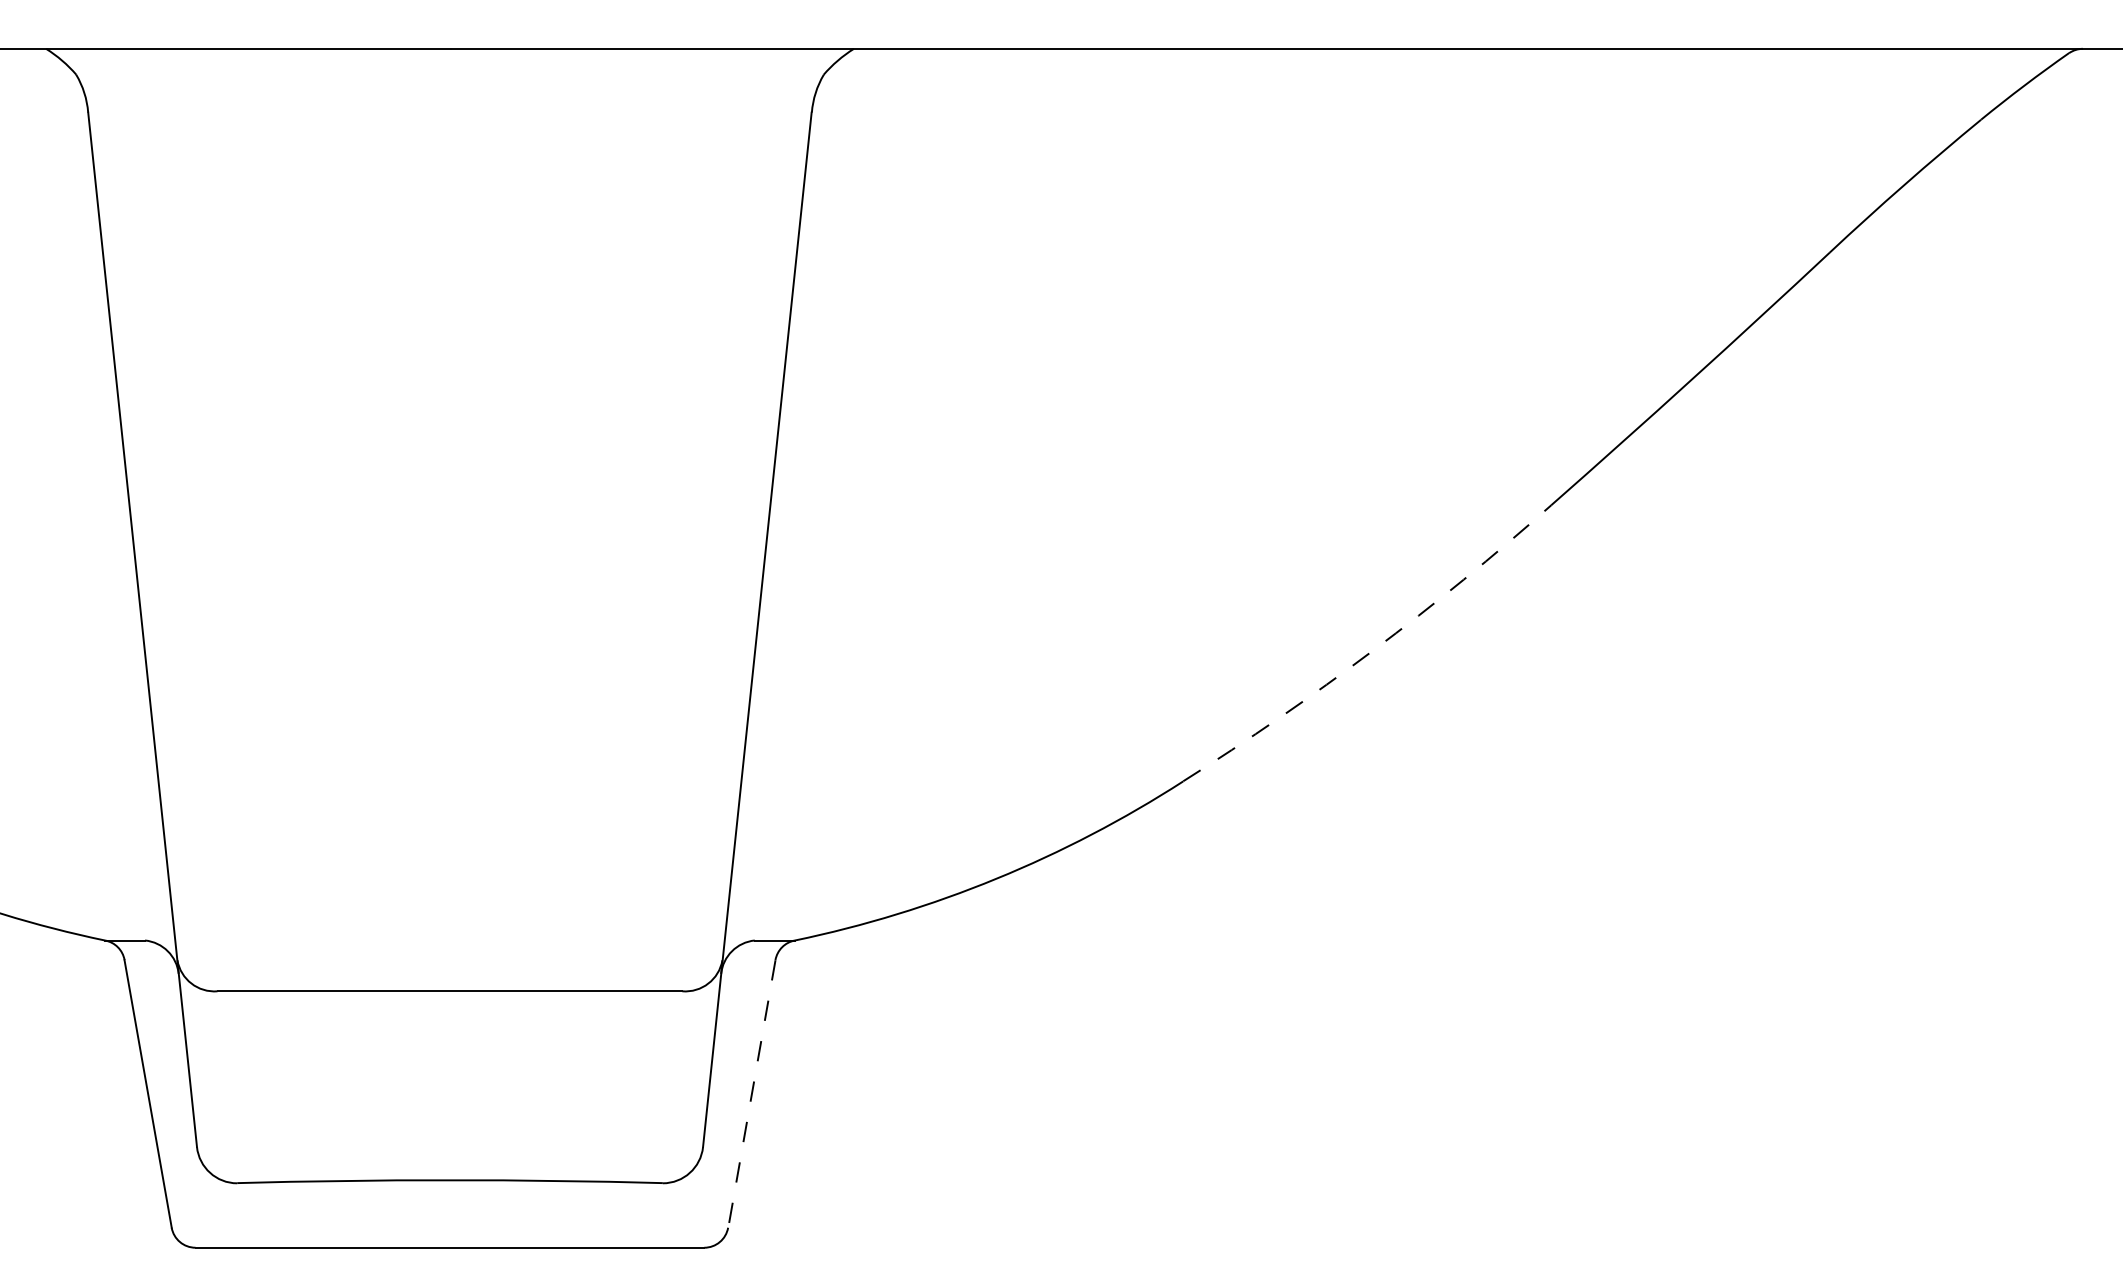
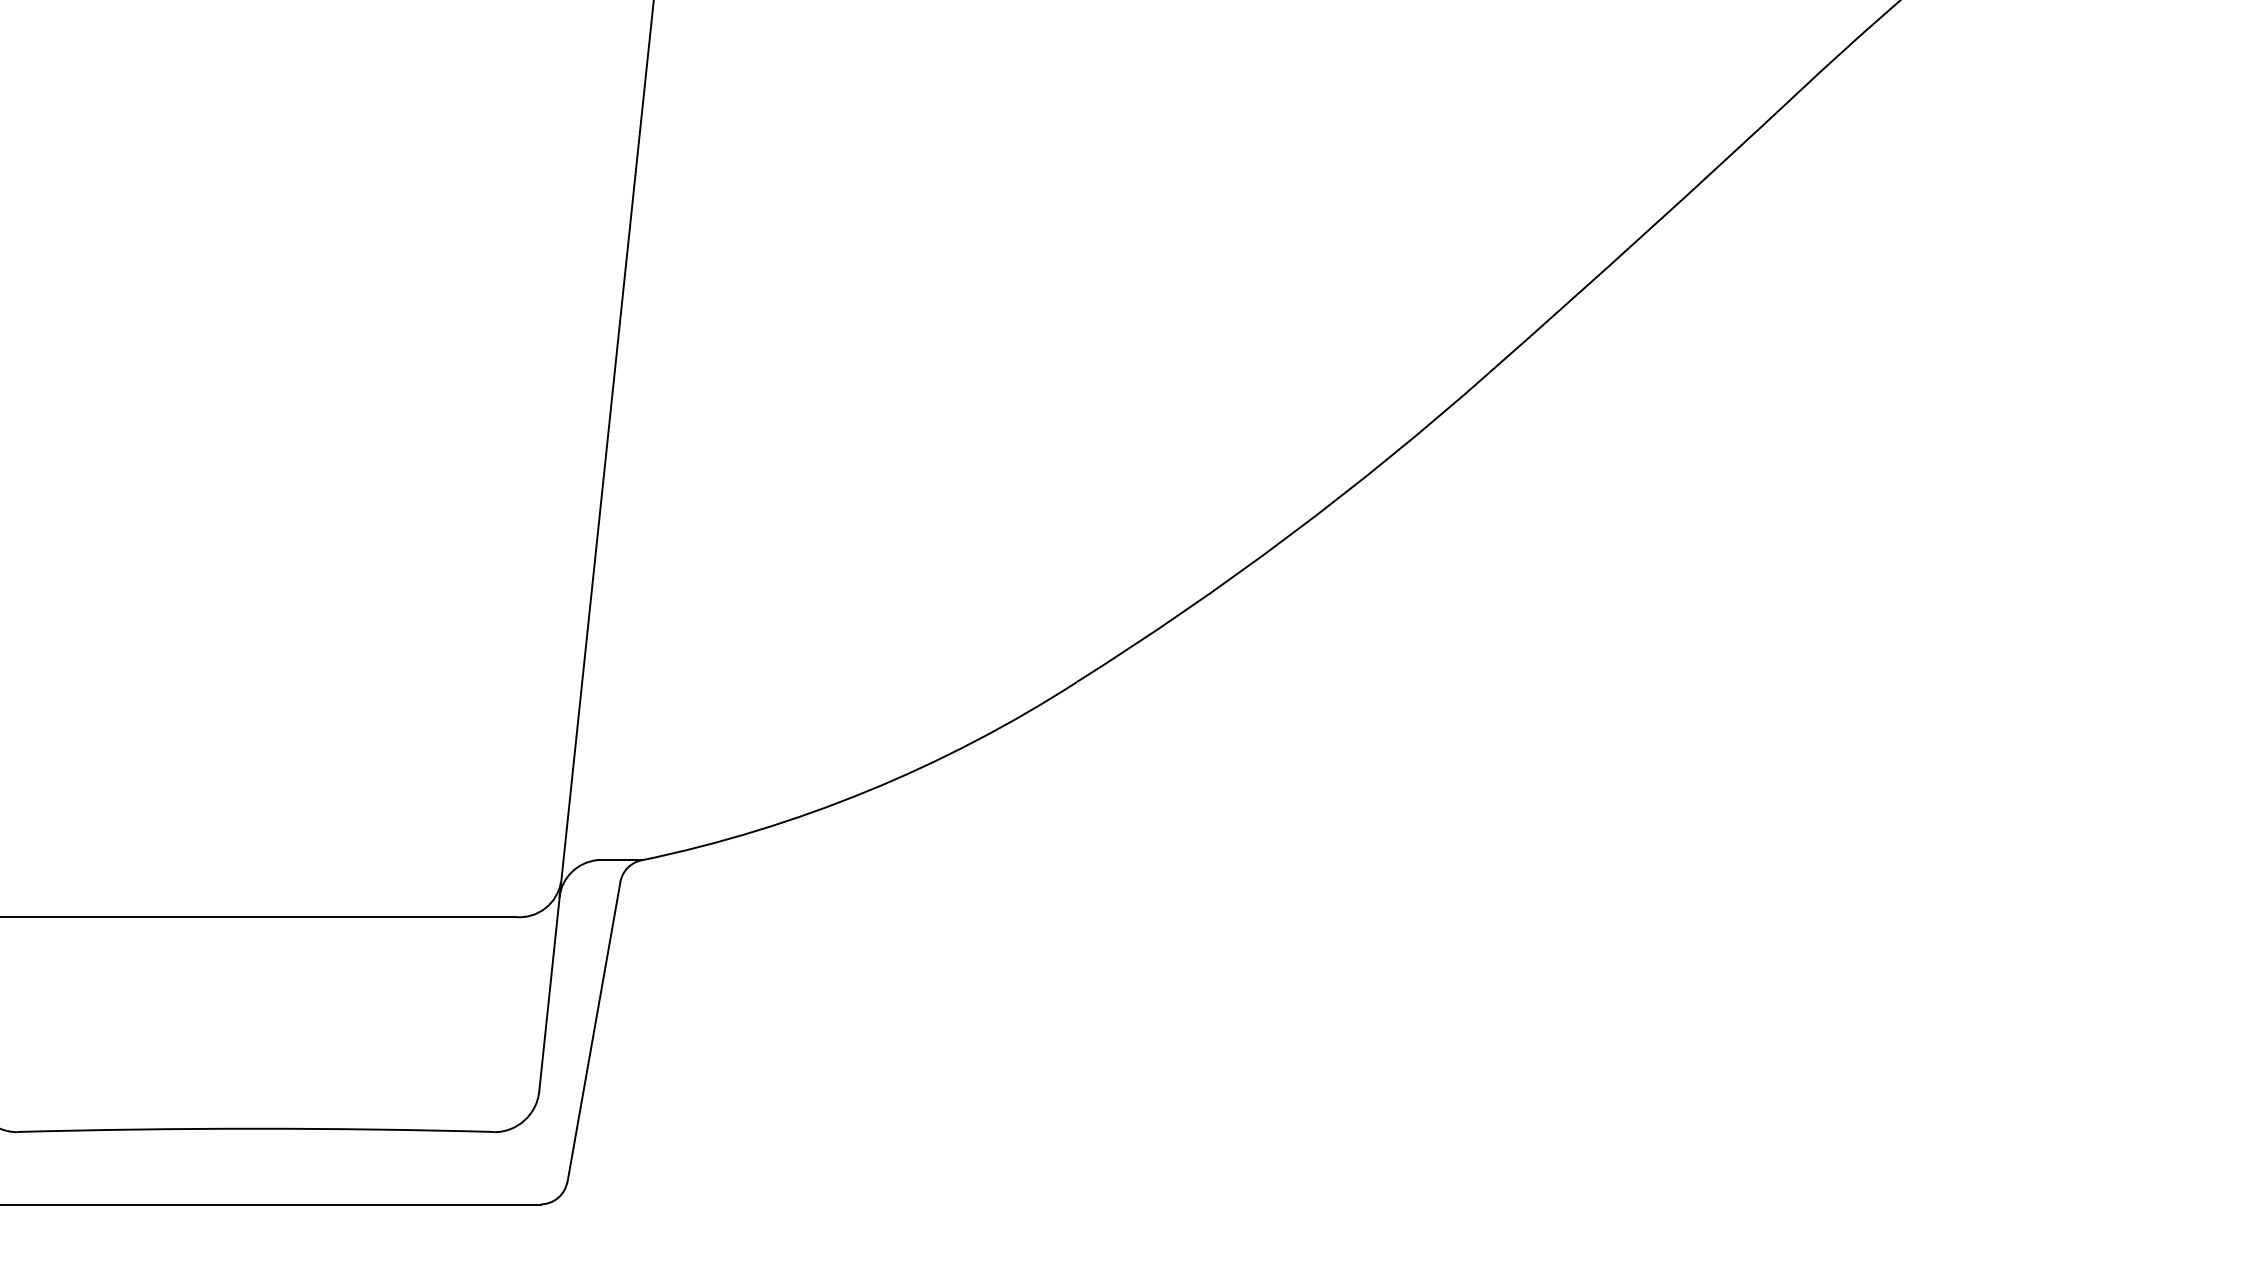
arc: (1372, 650) -> (1289, 535), dashed -> solid
line: (751, 1094) -> (593, 1032), dashed -> solid

